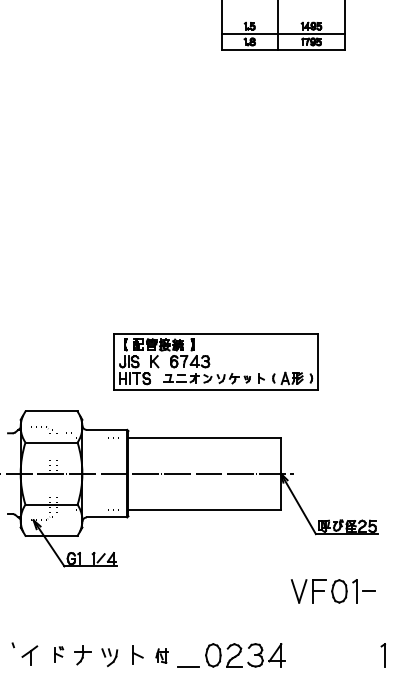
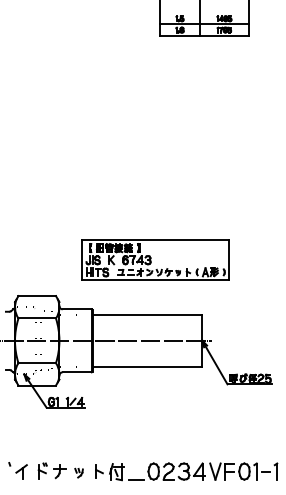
part: (332, 591) -> (239, 471), moved
part: (58, 654) -> (42, 470), size x1.43
part: (161, 655) -> (116, 471), size x1.67
part: (109, 657) -> (78, 473), size x0.71

